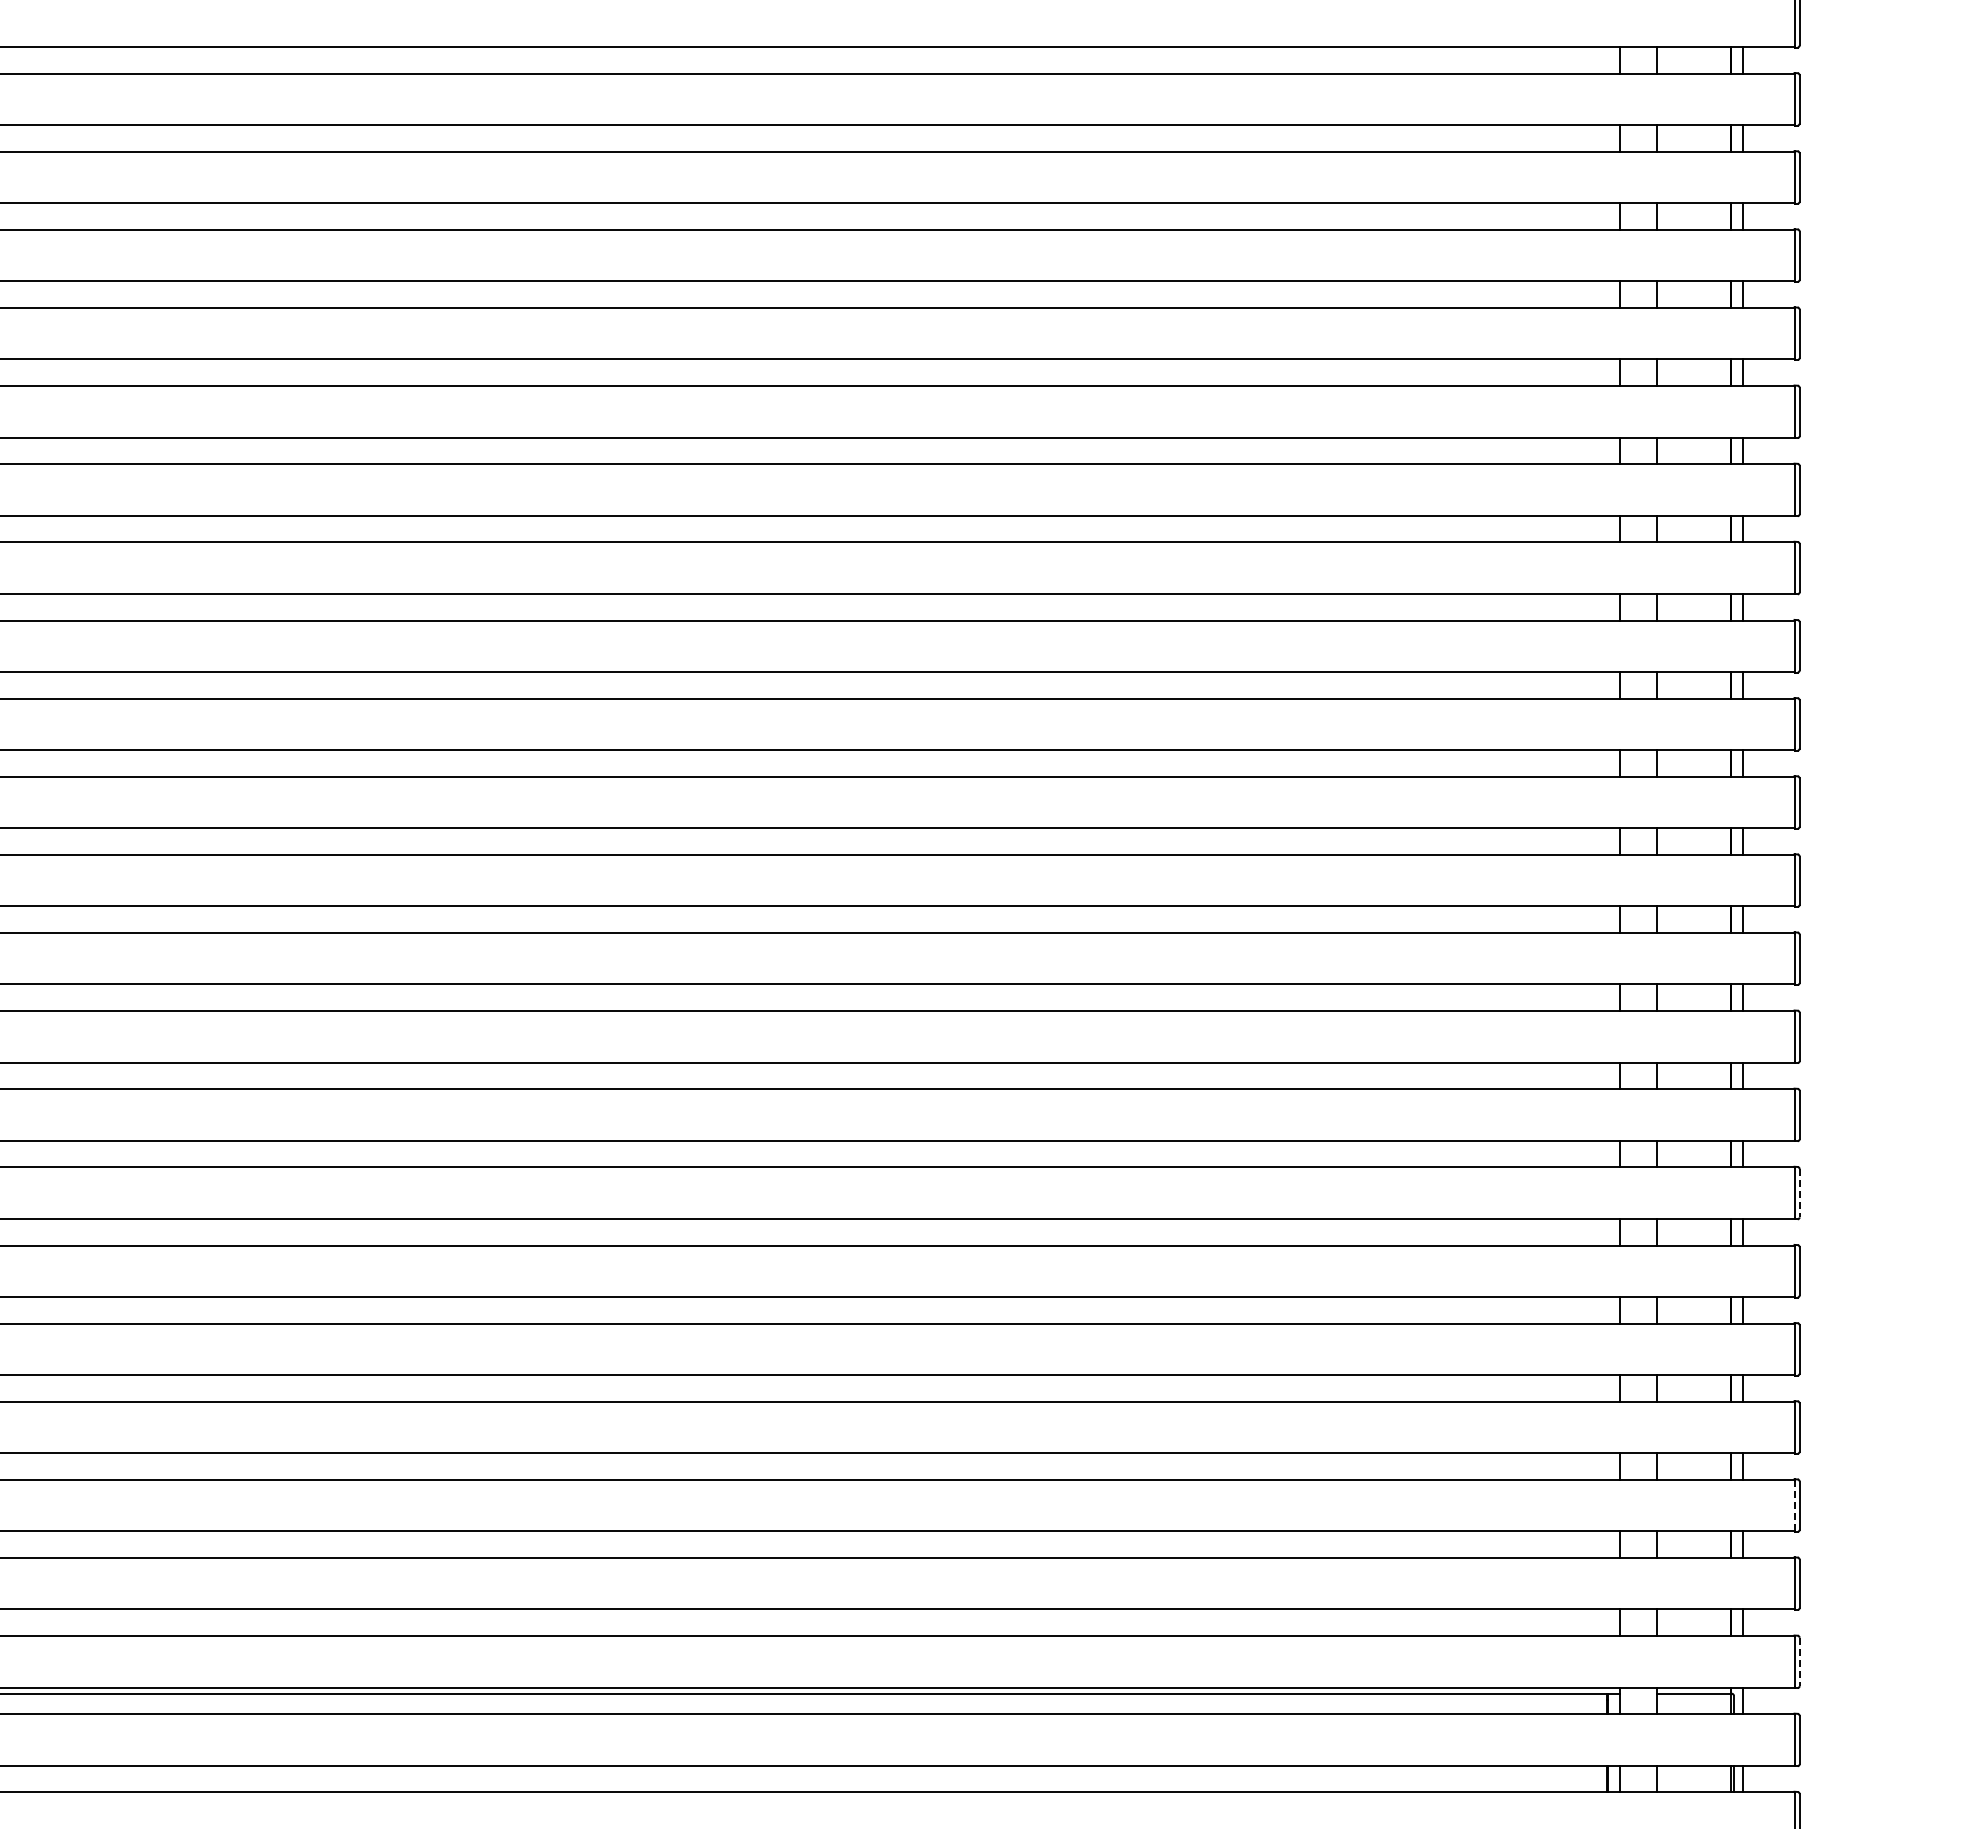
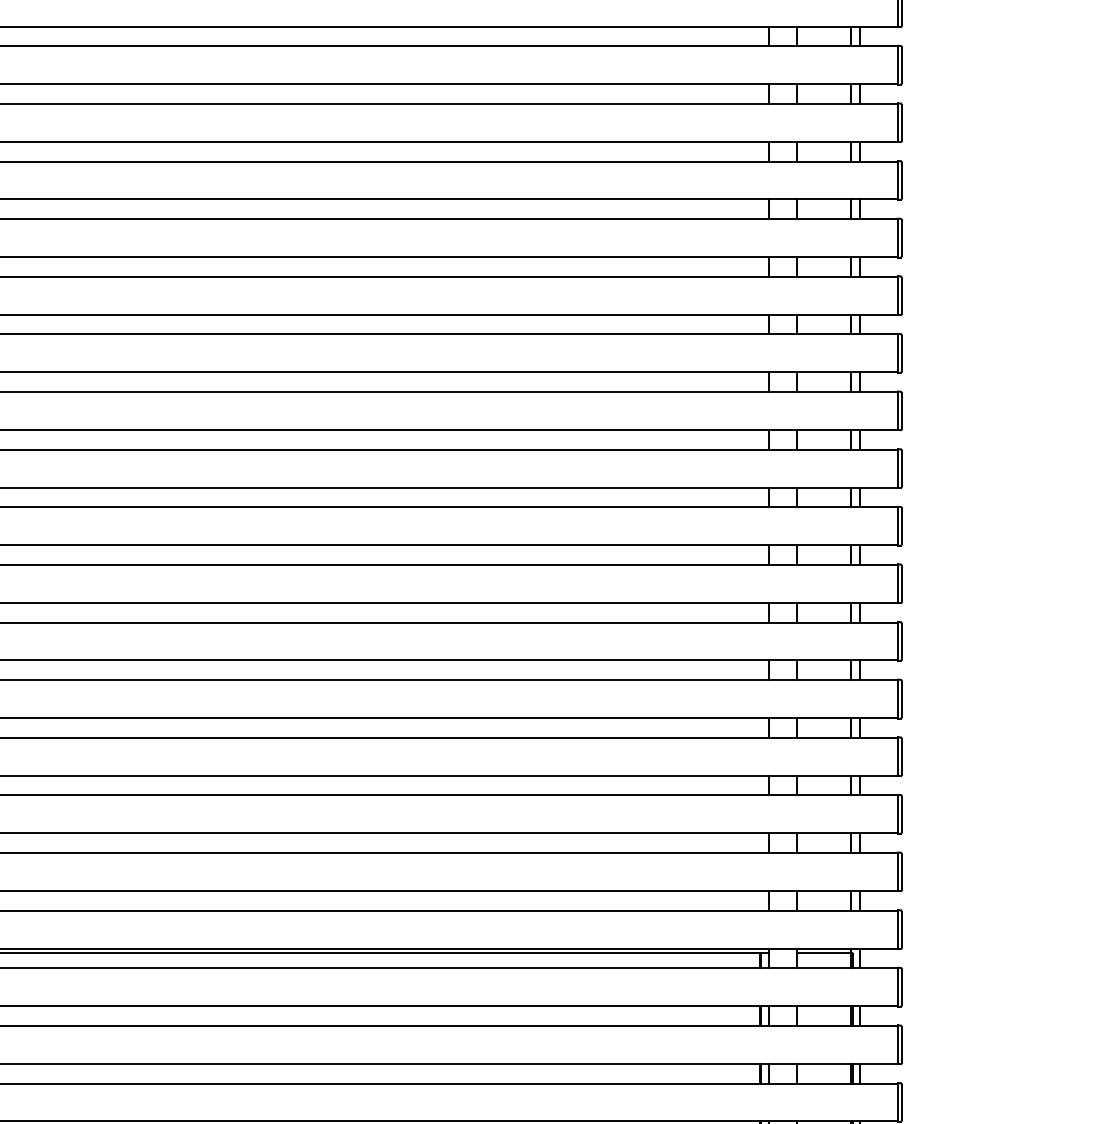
line: (1799, 1193) -> (901, 584), dashed -> solid
line: (1794, 1505) -> (898, 814), dashed -> solid
line: (1799, 1662) -> (901, 930), dashed -> solid

